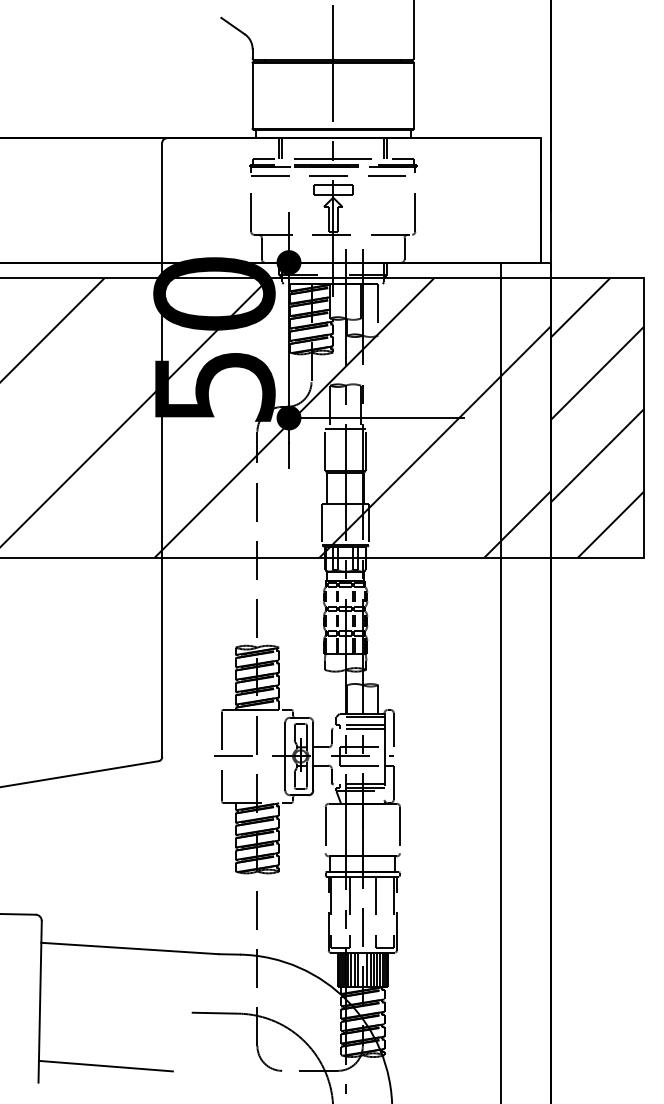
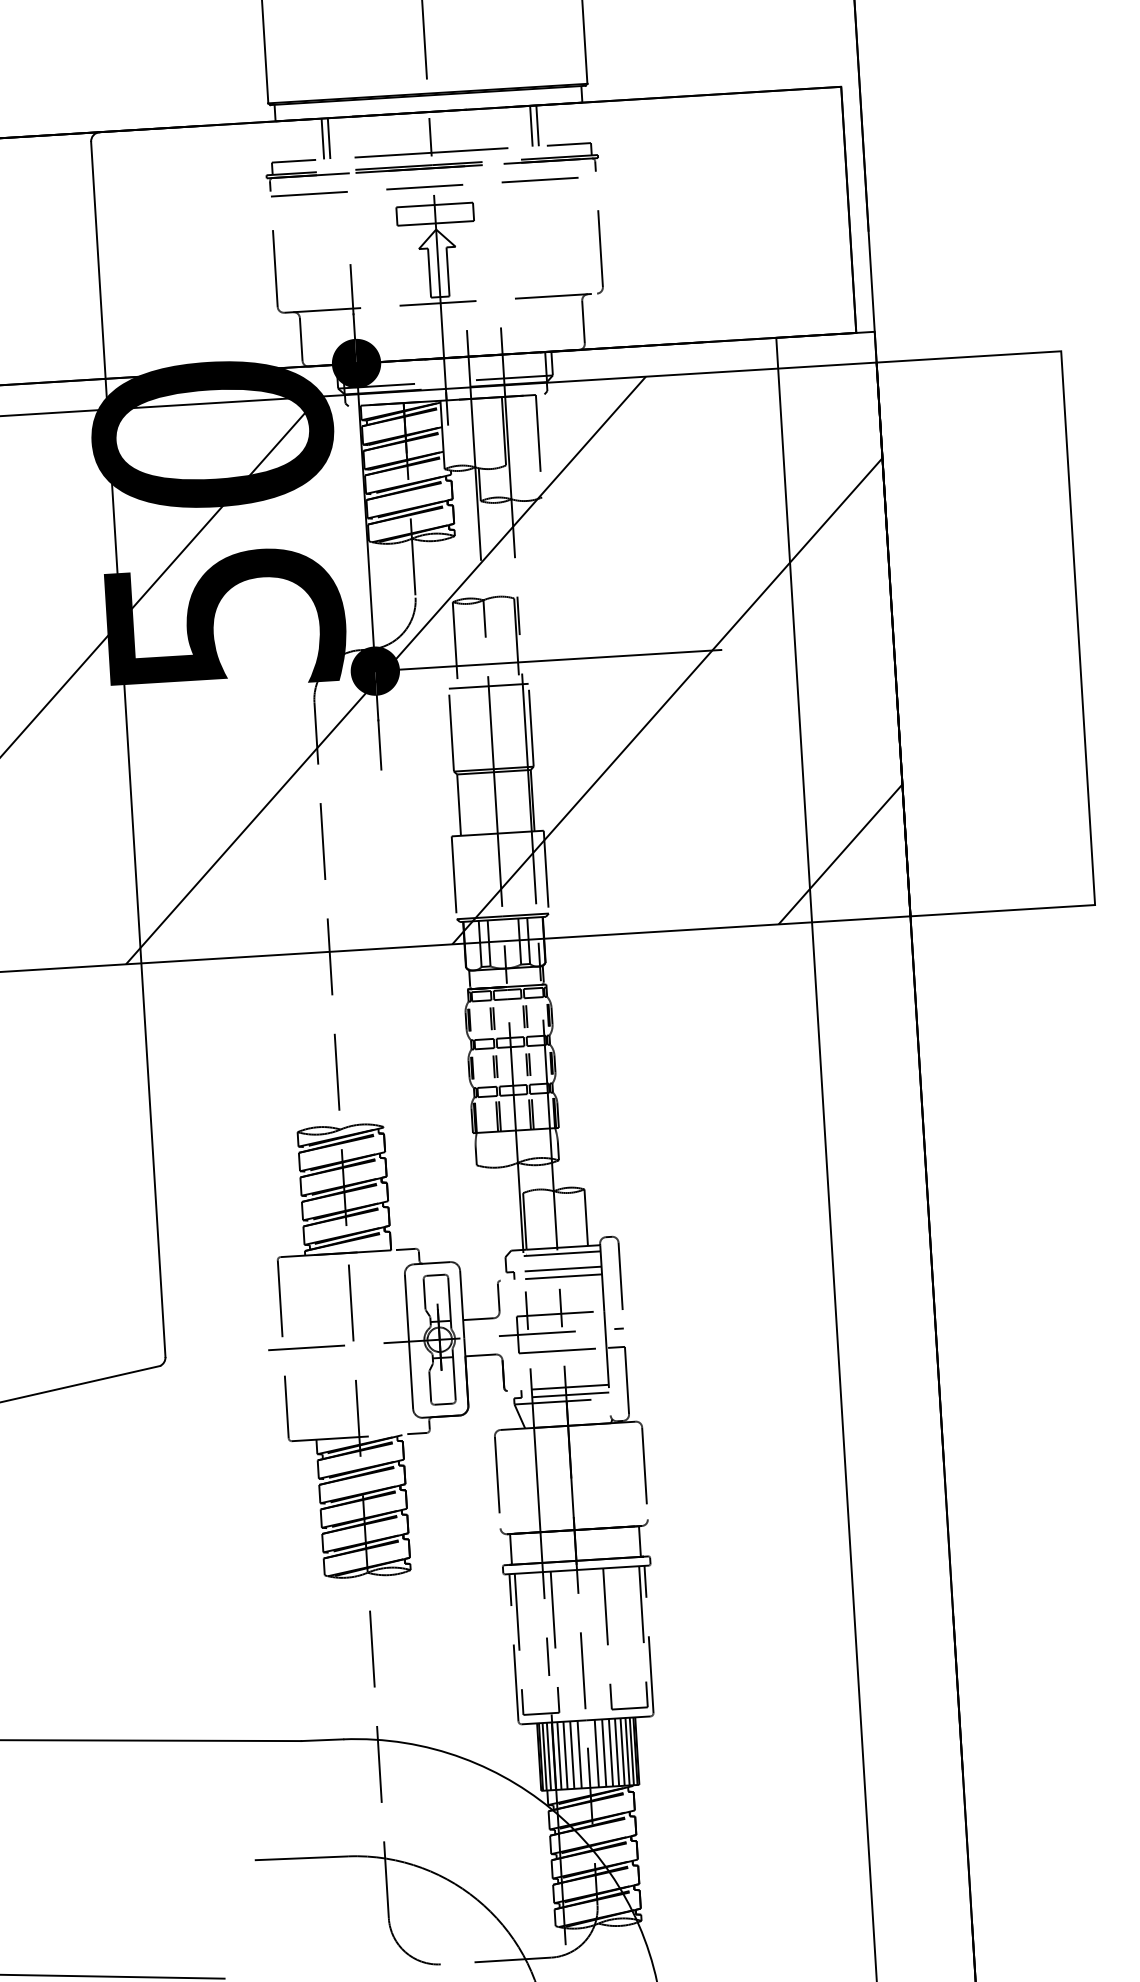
hatch: (597, 417) -> (985, 632), removed

